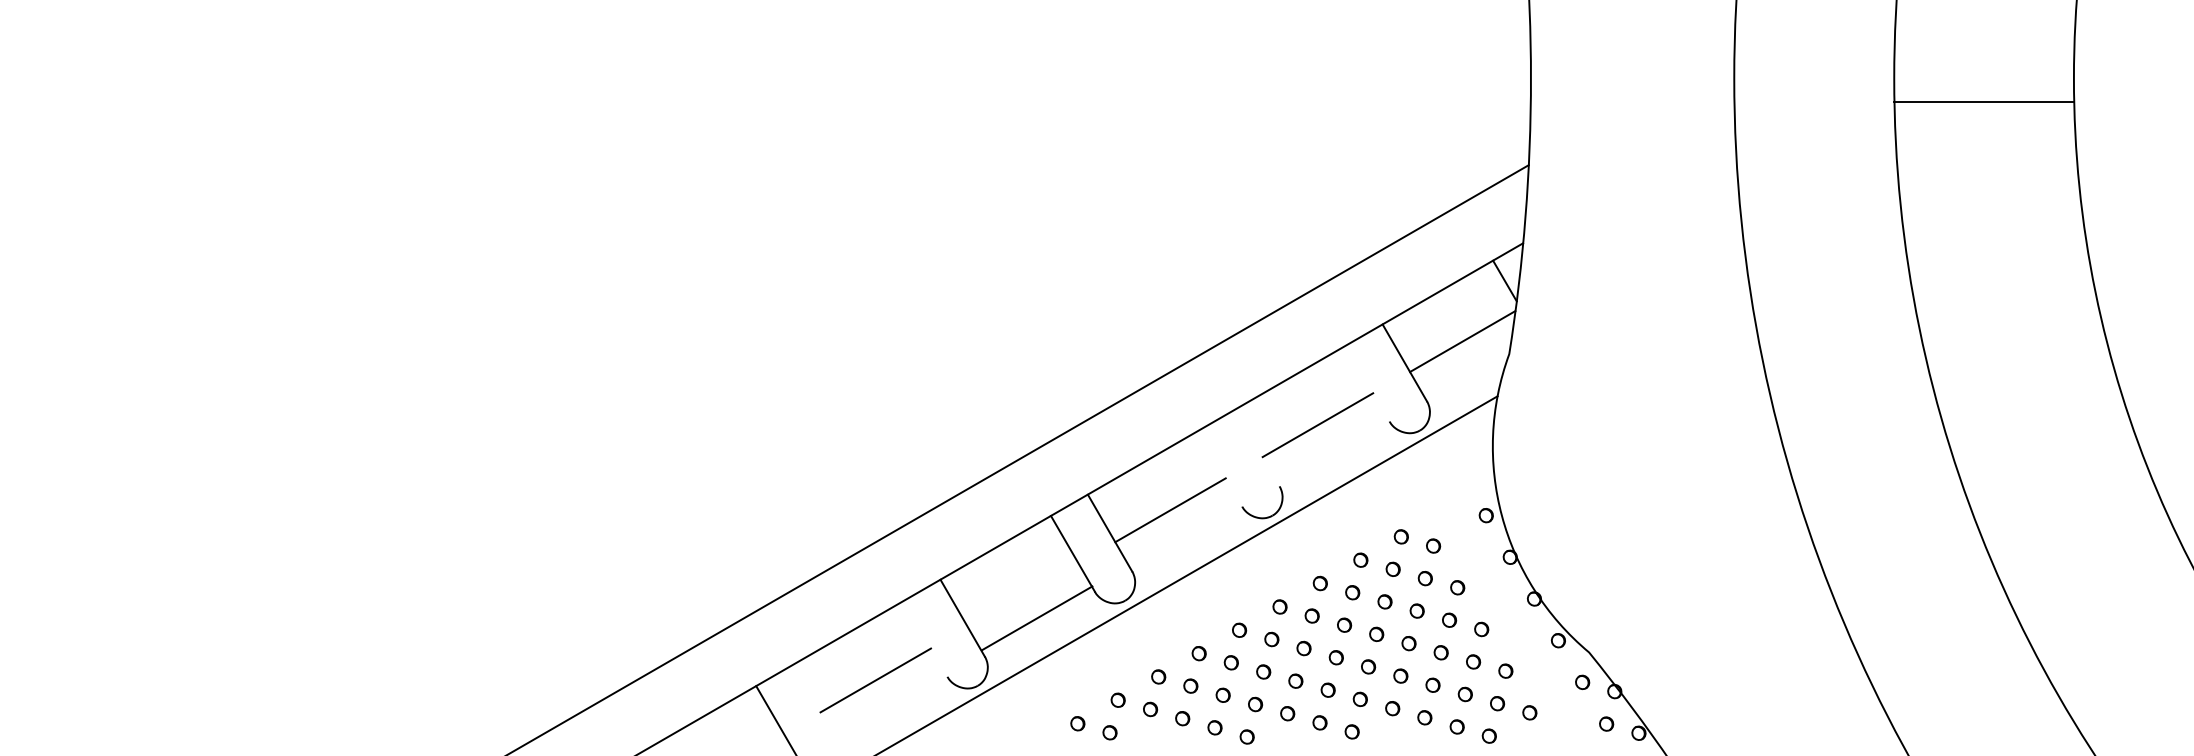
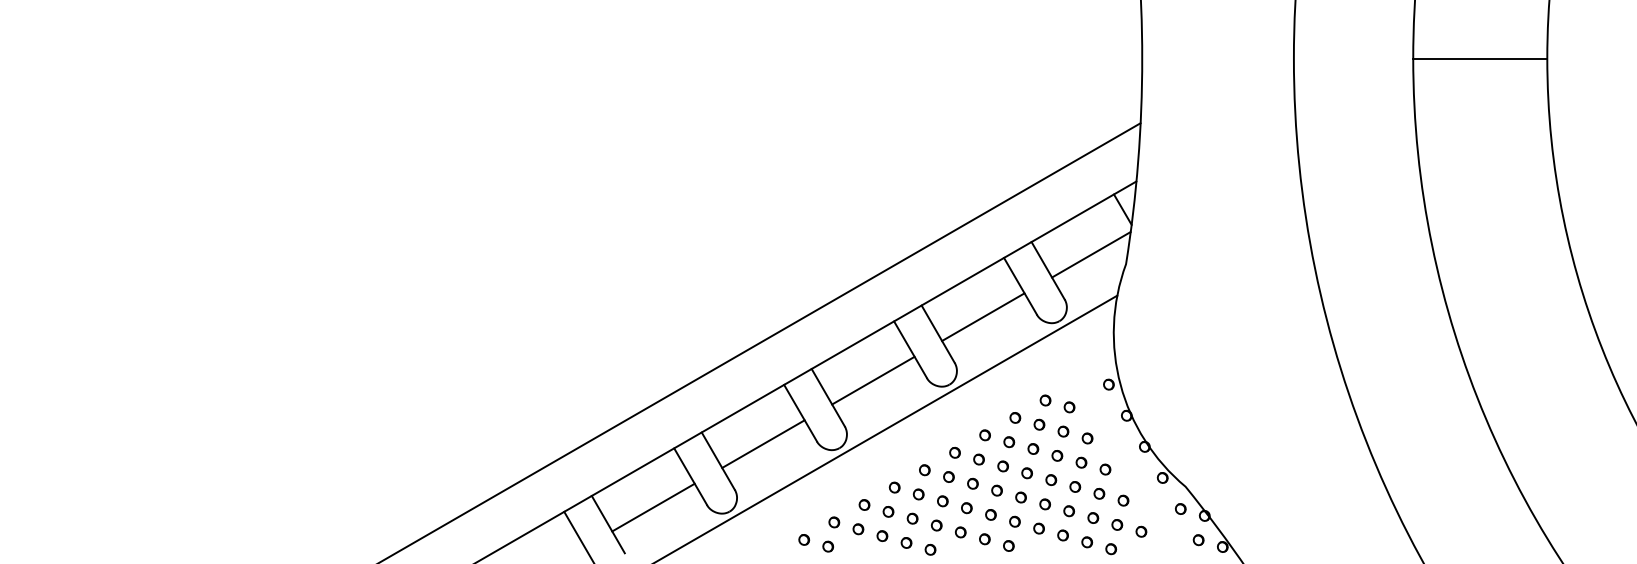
line: (1983, 102) -> (1479, 58), moved
line: (1367, 383) -> (1020, 286), added
line: (1257, 447) -> (938, 333), added
line: (1220, 468) -> (910, 349), added
line: (1036, 618) -> (762, 444), moved
line: (925, 638) -> (690, 476), added
line: (815, 702) -> (608, 524), added

